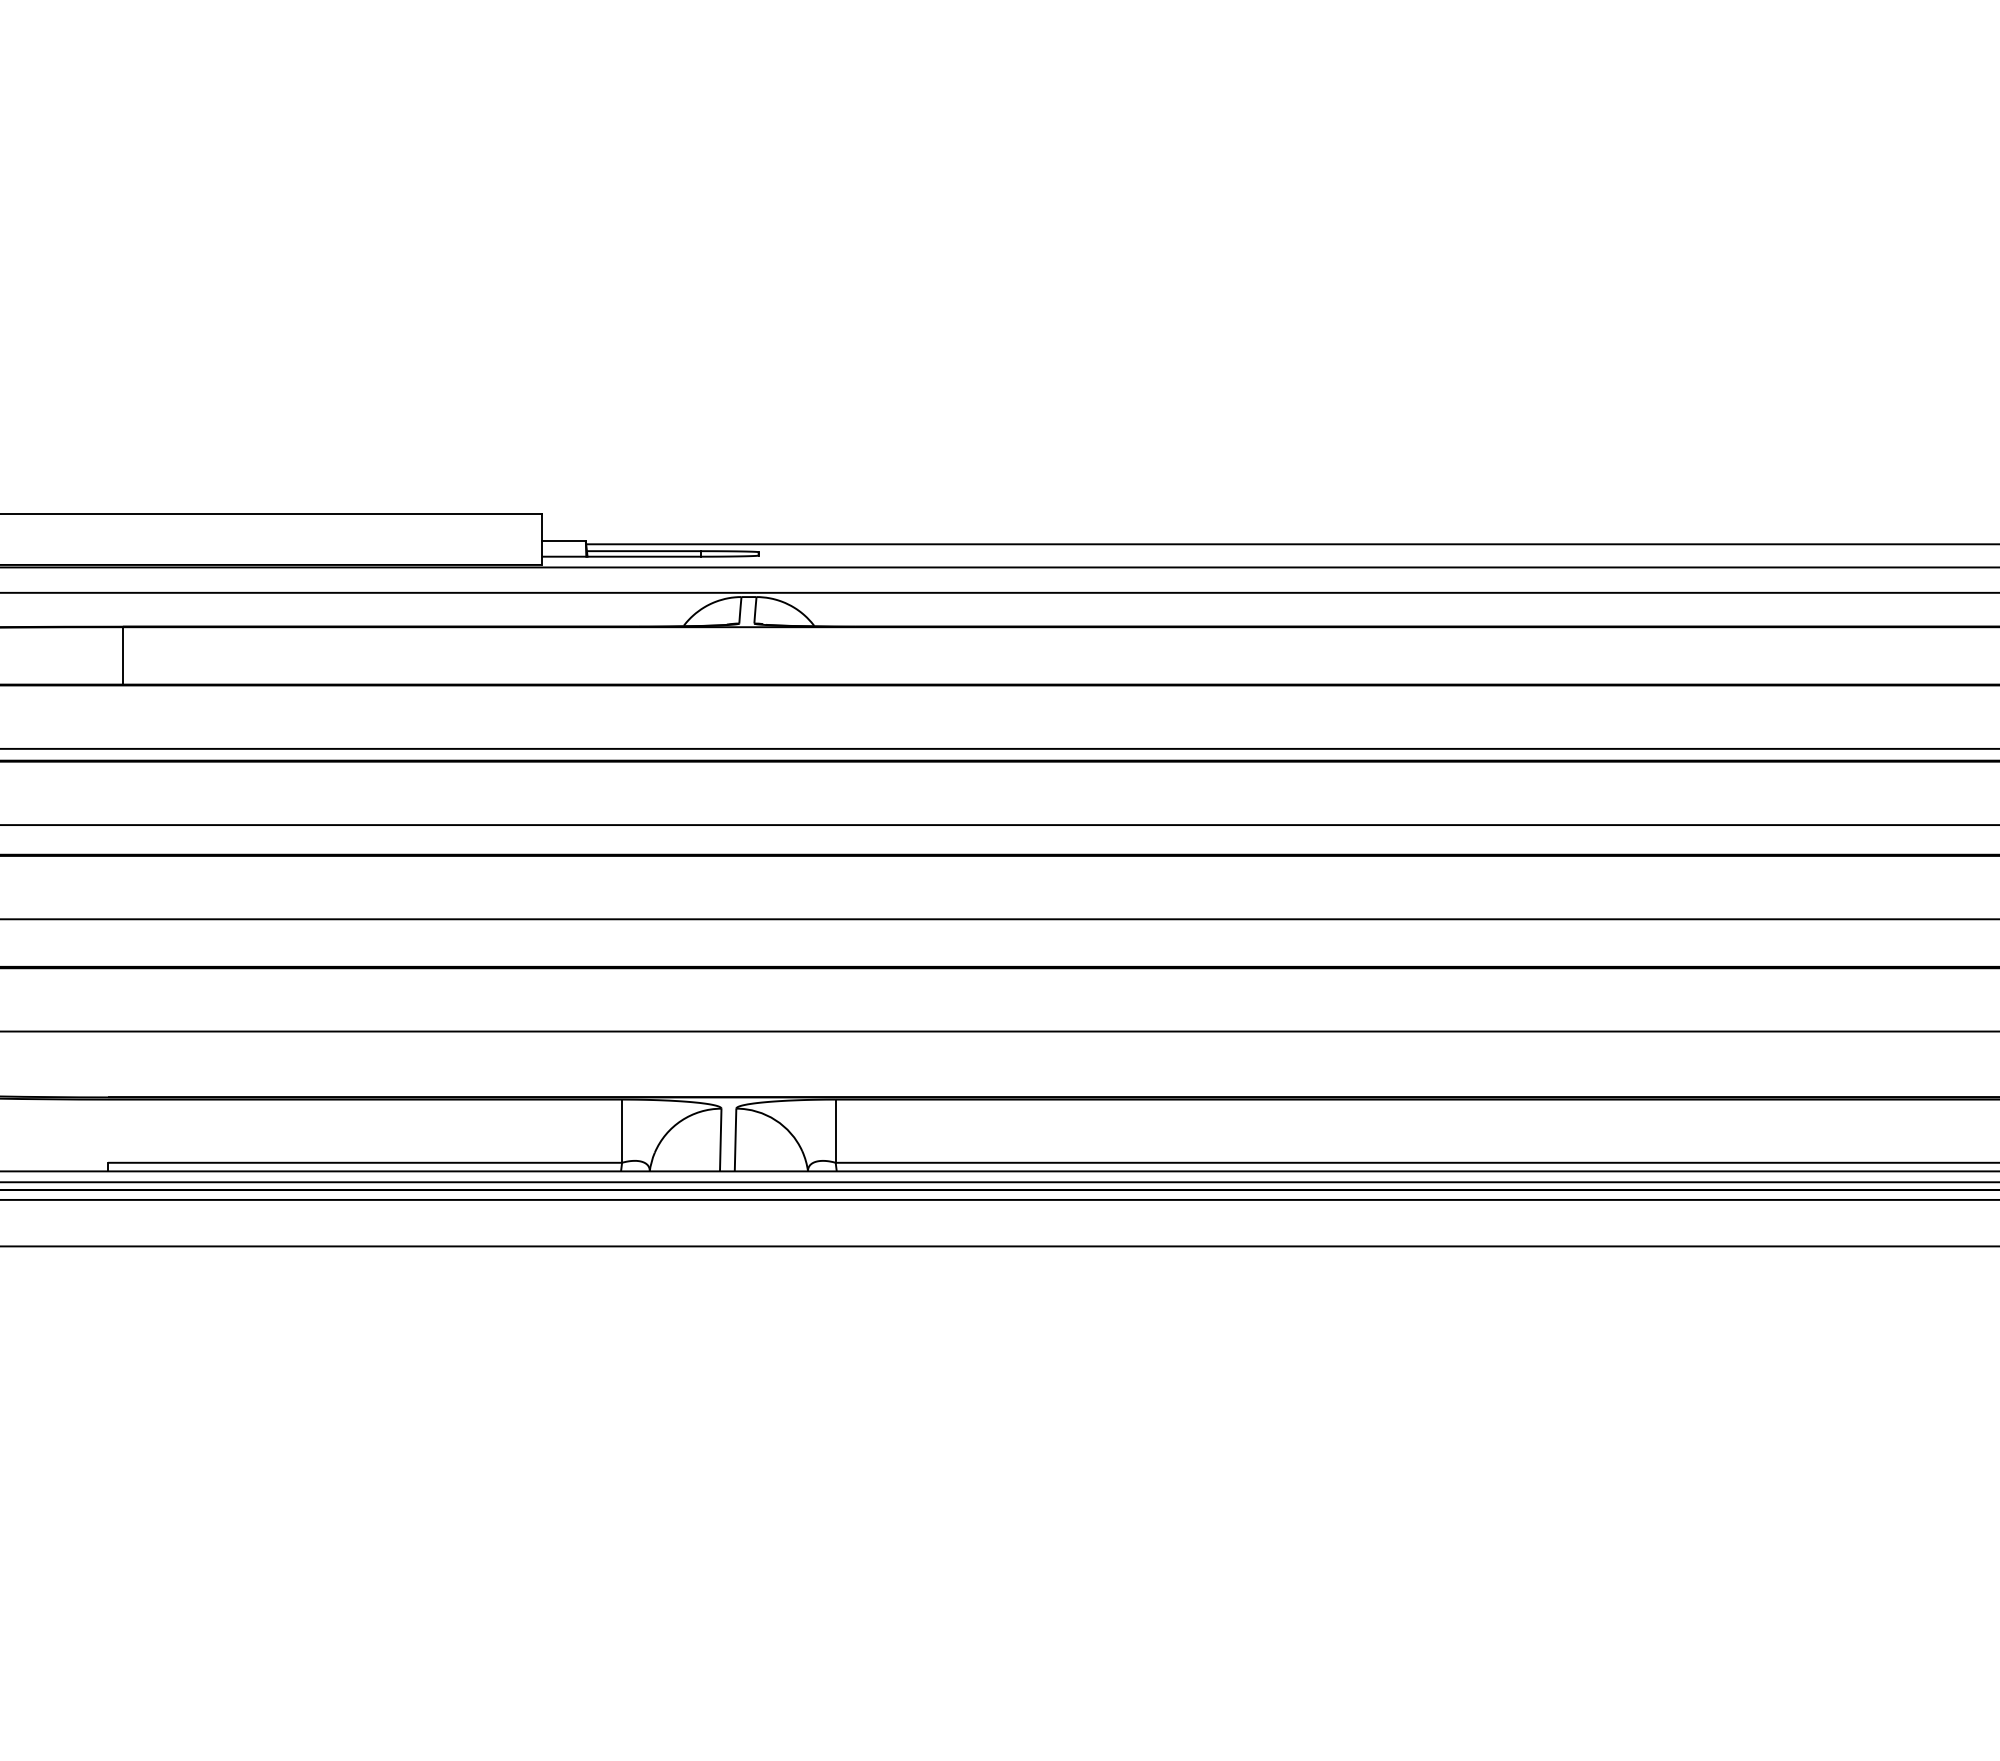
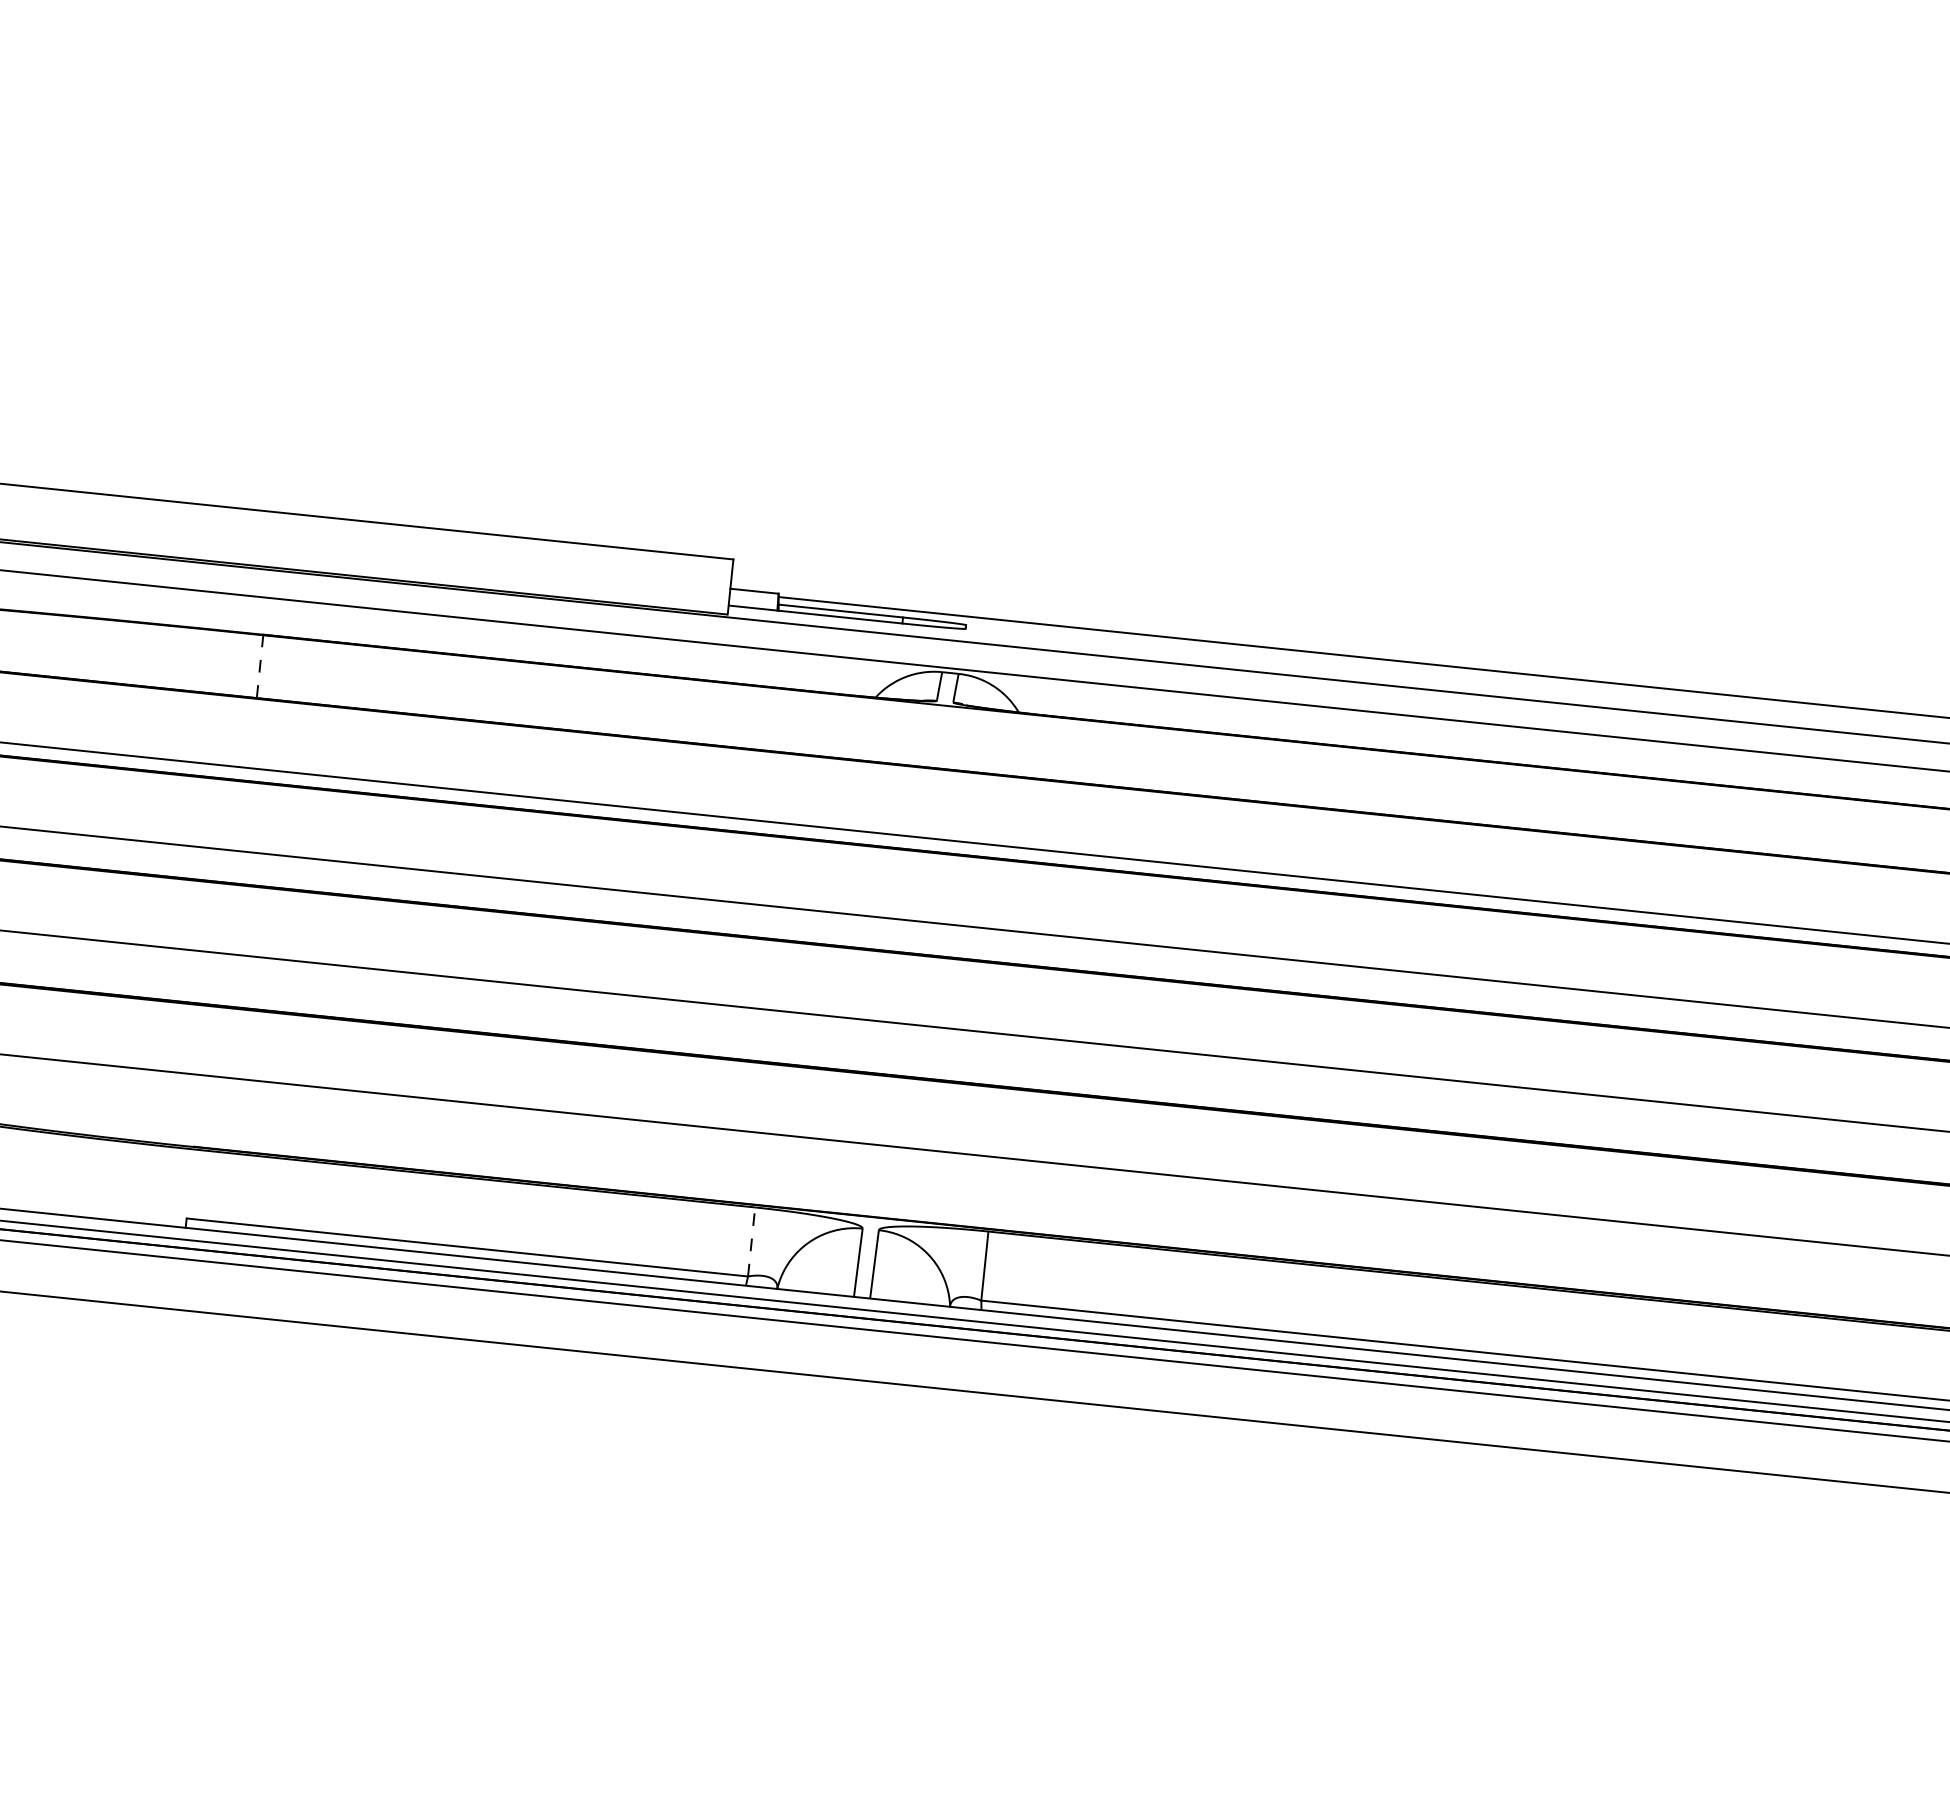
line: (122, 655) -> (259, 666), solid -> dashed
line: (622, 1131) -> (752, 1242), solid -> dashed

